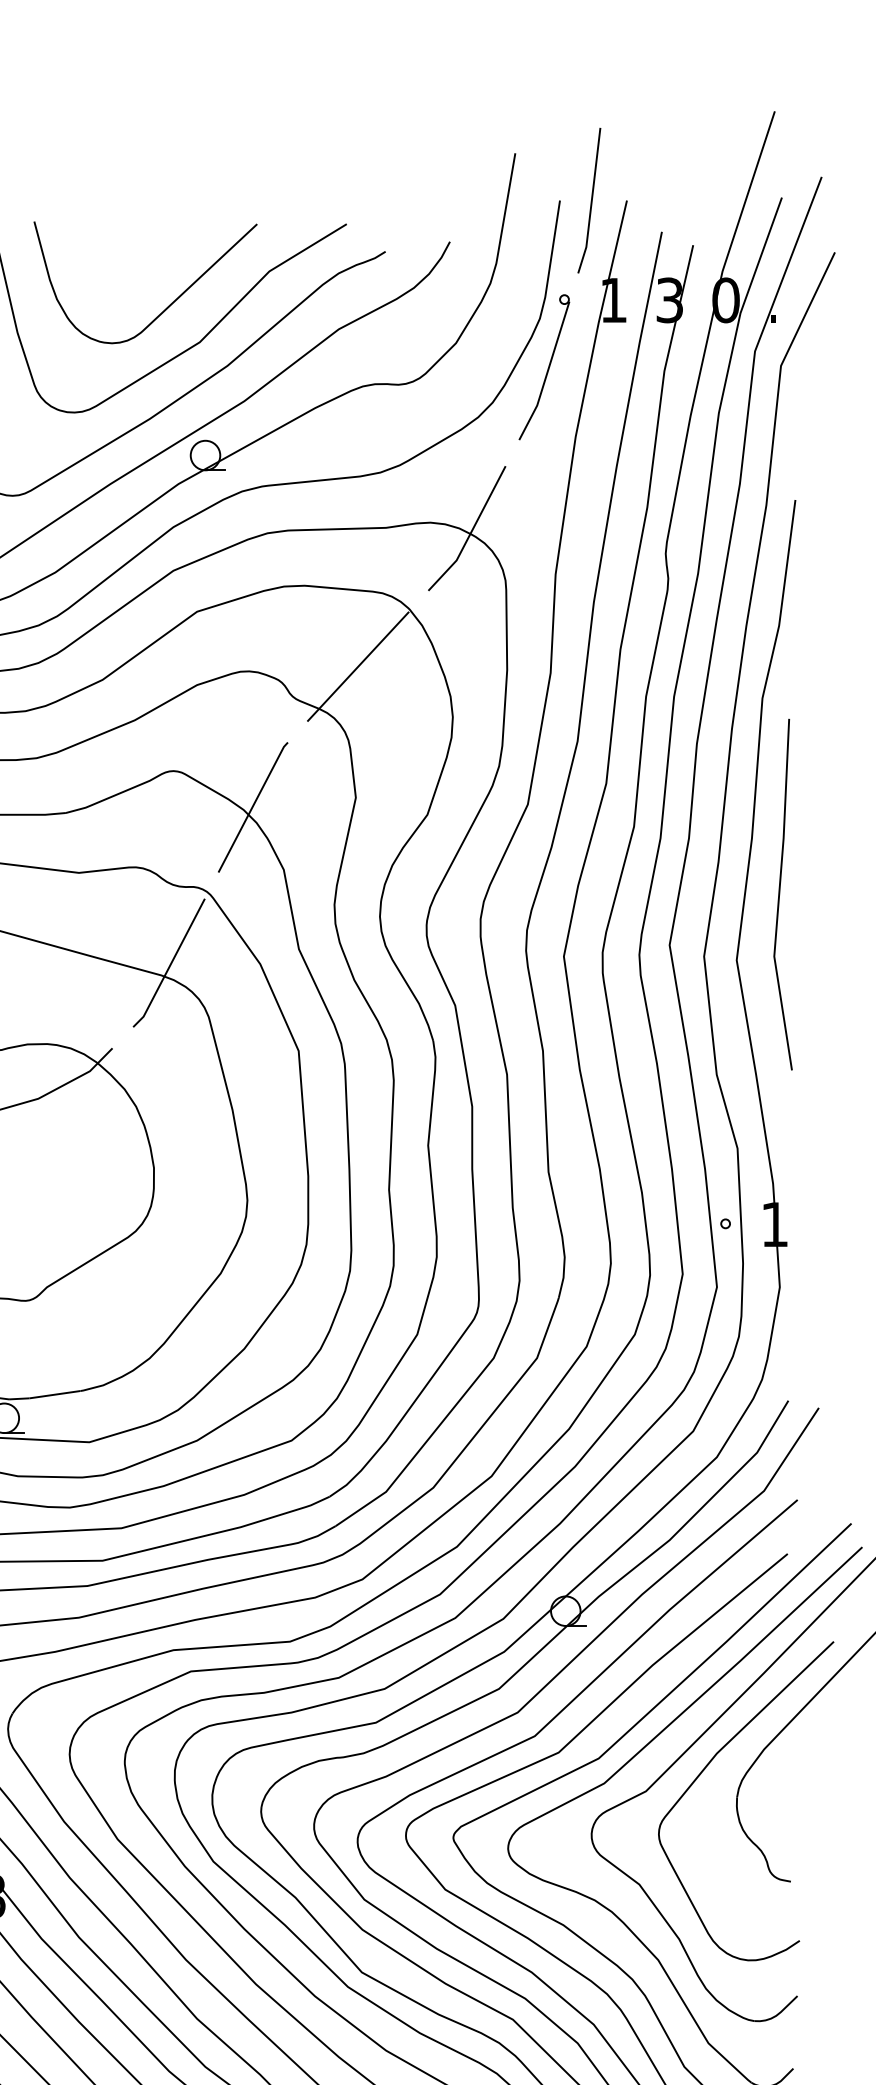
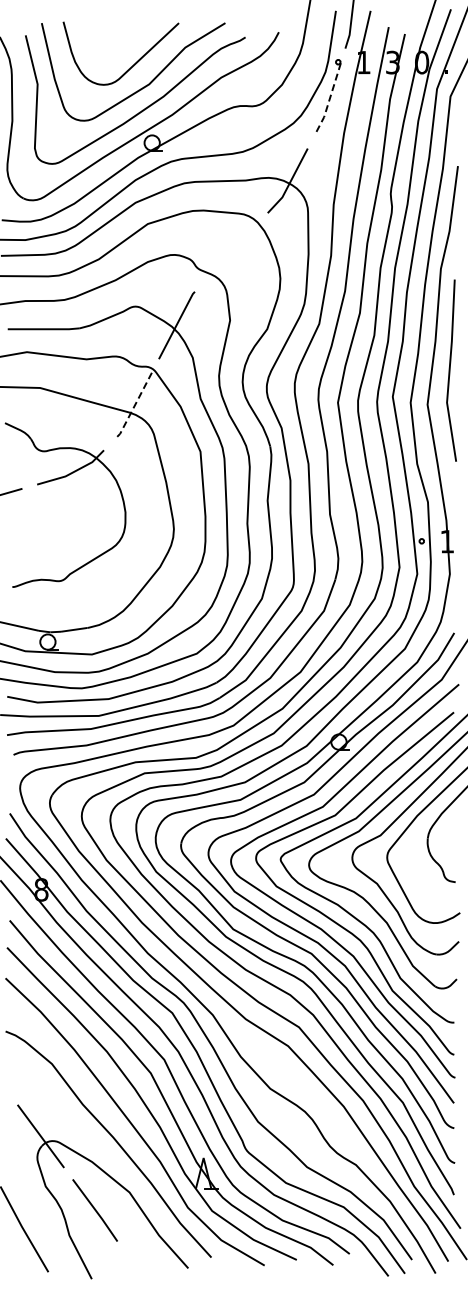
line: (547, 375) -> (329, 101), solid -> dashed
line: (358, 666) -> (231, 252), removed
line: (169, 965) -> (133, 407), solid -> dashed

